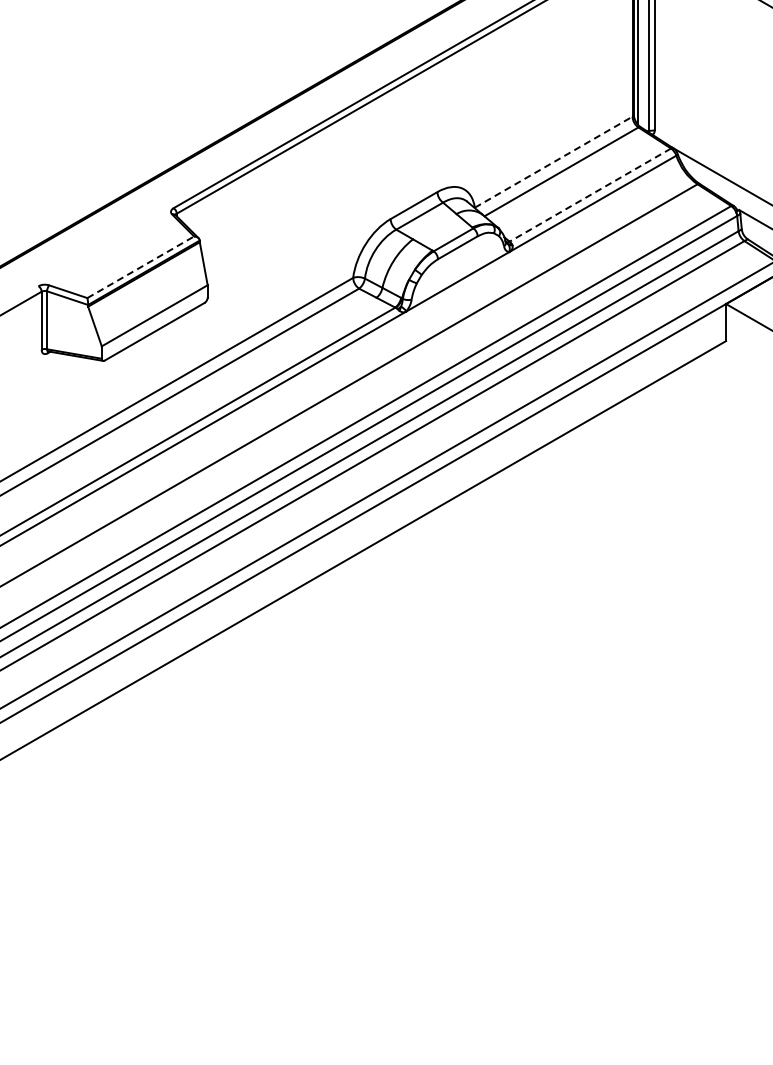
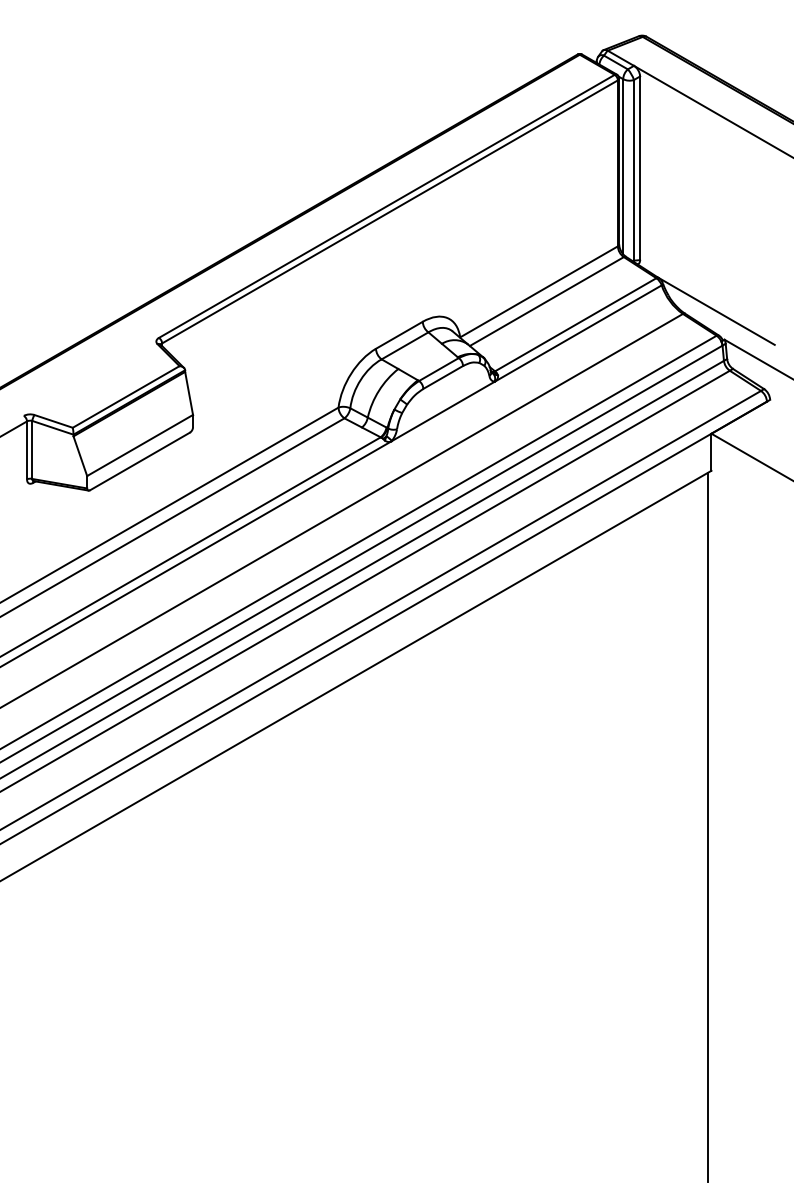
line: (554, 161) -> (539, 291), dashed -> solid
line: (590, 195) -> (575, 325), dashed -> solid
line: (141, 266) -> (126, 396), dashed -> solid
line: (723, 696) -> (708, 826), added

